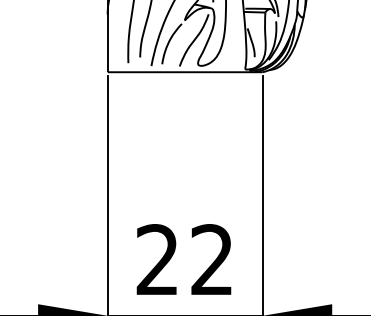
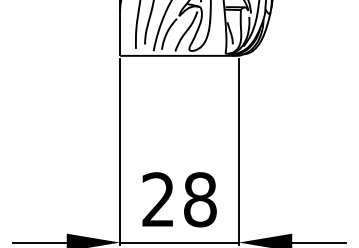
text: (212, 259) -> (200, 199), 22 -> 28

